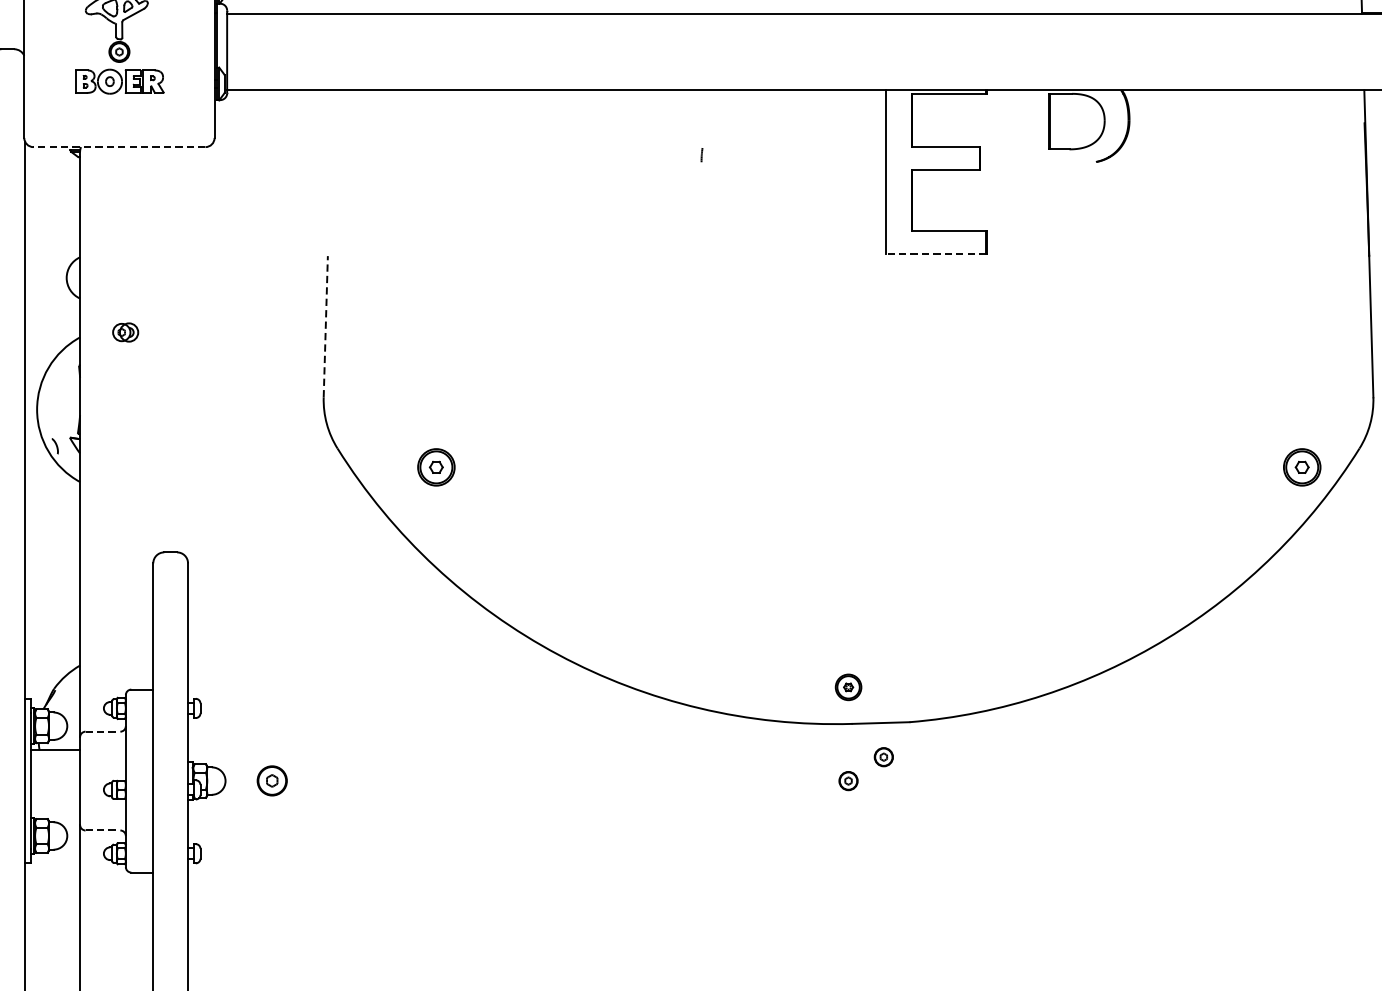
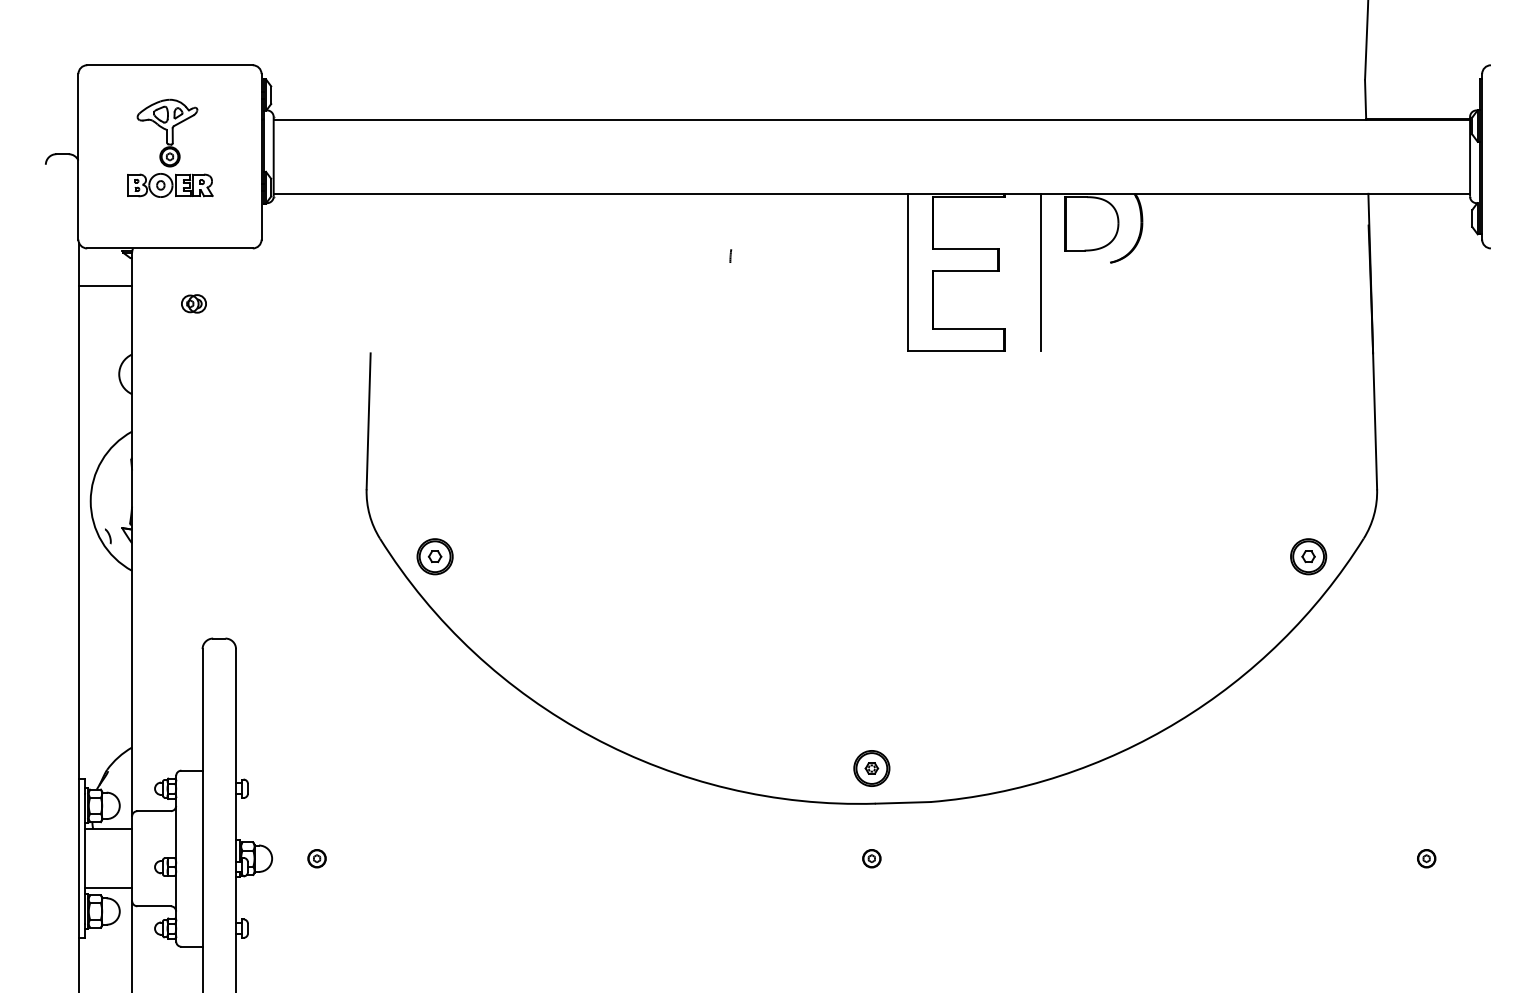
line: (119, 147) -> (170, 248), dashed -> solid
line: (1024, 172) -> (1041, 272), added
line: (52, 186) -> (105, 286), added
line: (935, 254) -> (955, 351), dashed -> solid
line: (325, 325) -> (368, 420), dashed -> solid
part: (125, 332) -> (193, 303), moved
part: (435, 467) -> (434, 556), moved
part: (848, 687) -> (871, 768), size x1.43
line: (103, 732) -> (154, 811), dashed -> solid
part: (883, 756) -> (905, 835), removed
part: (271, 780) -> (316, 858), size x0.62
line: (55, 812) -> (108, 888), added
line: (103, 830) -> (154, 906), dashed -> solid

